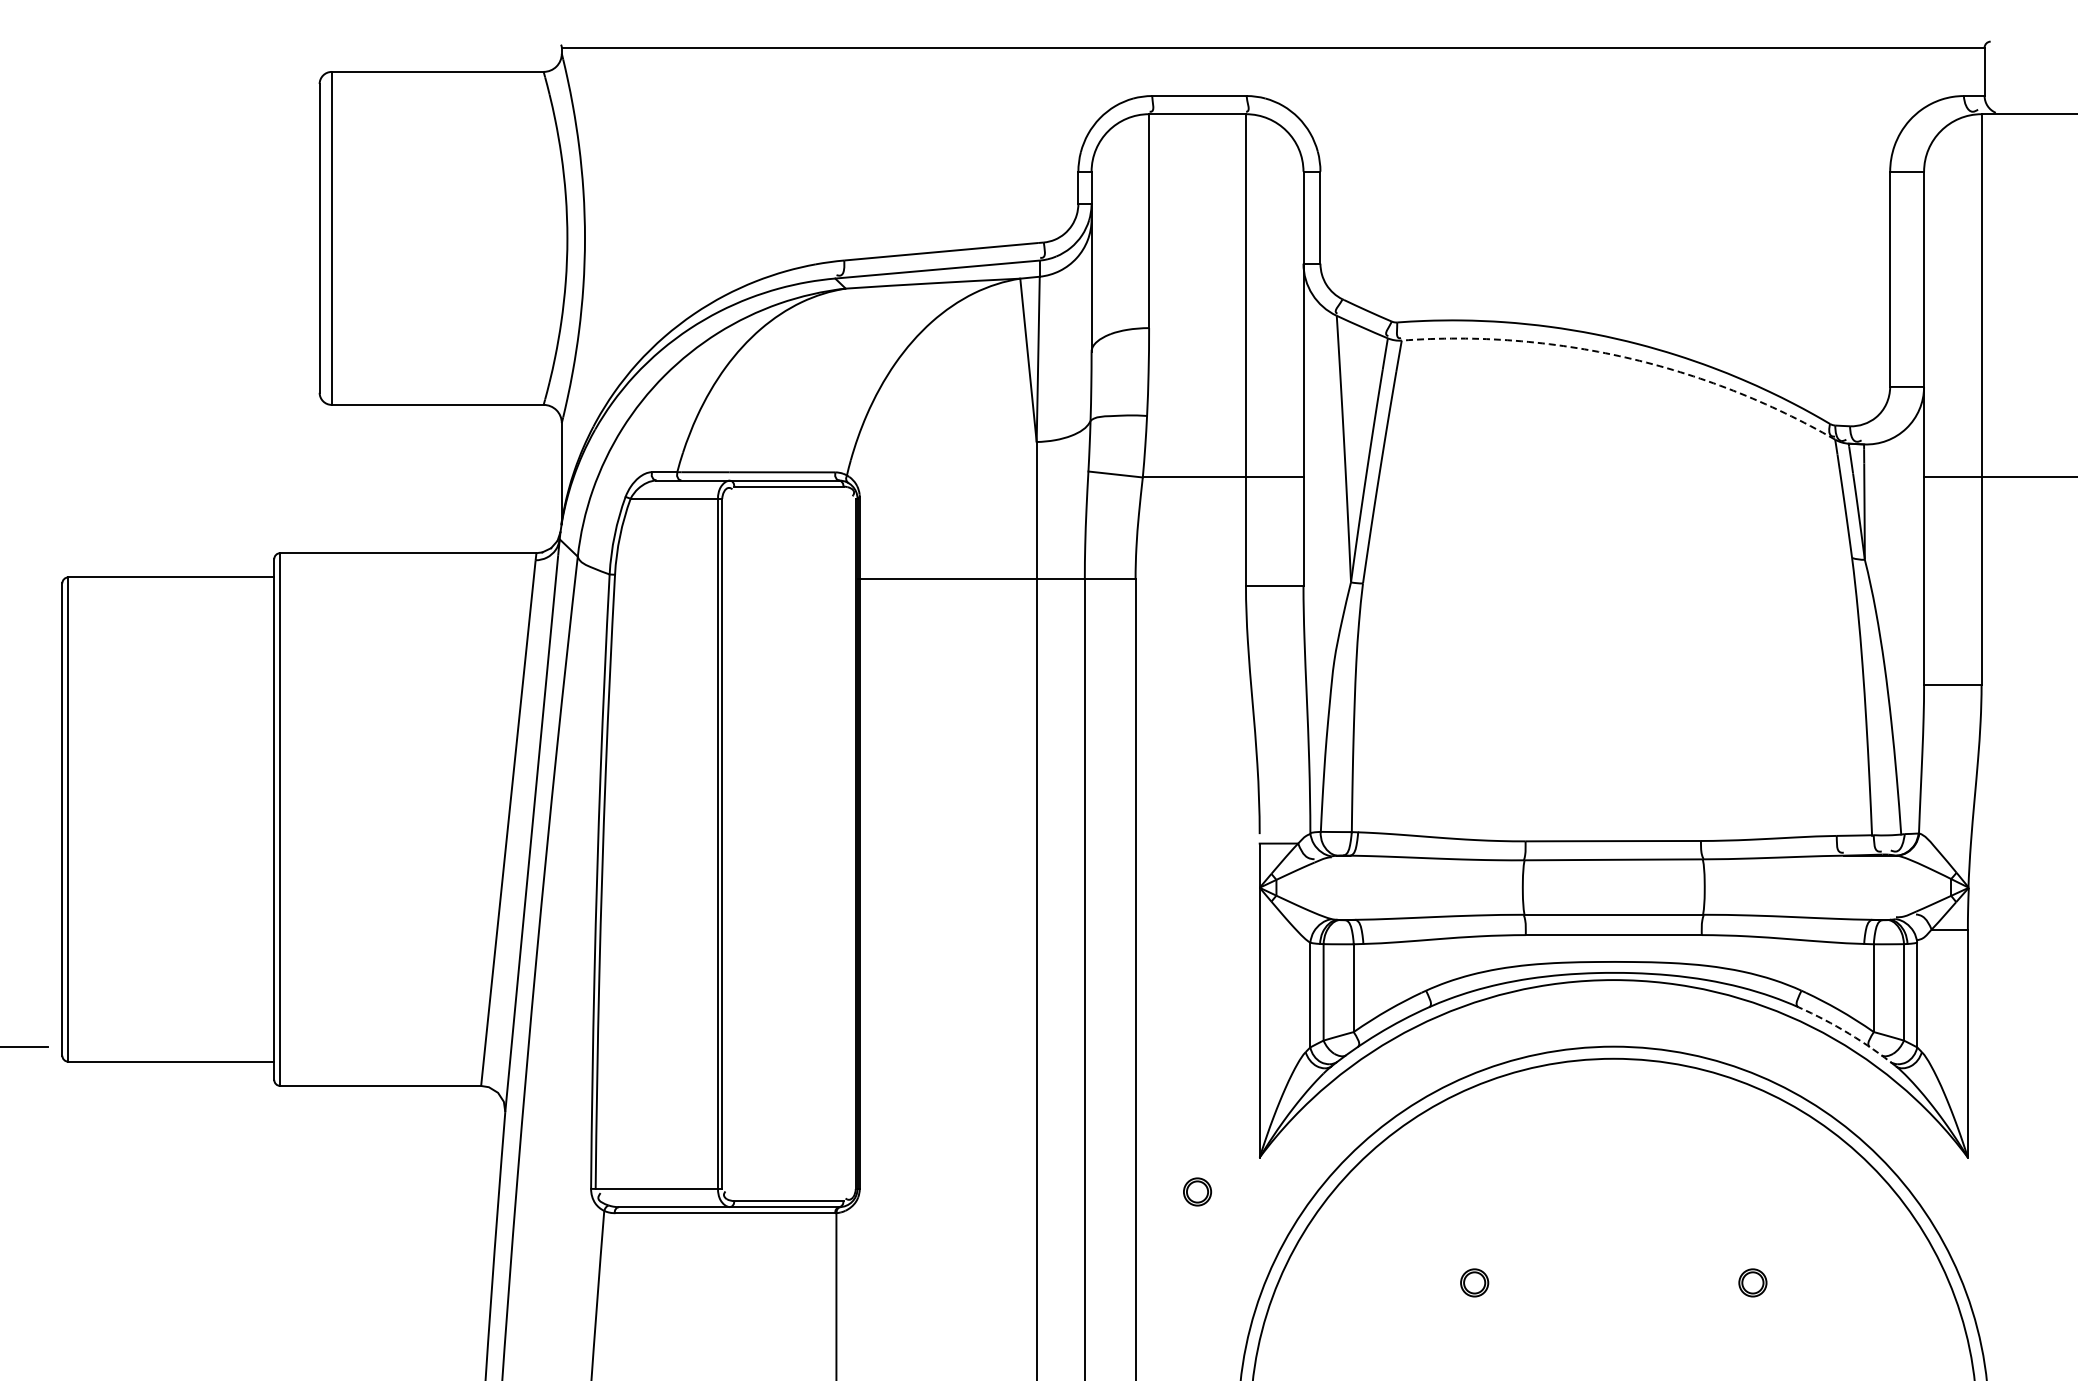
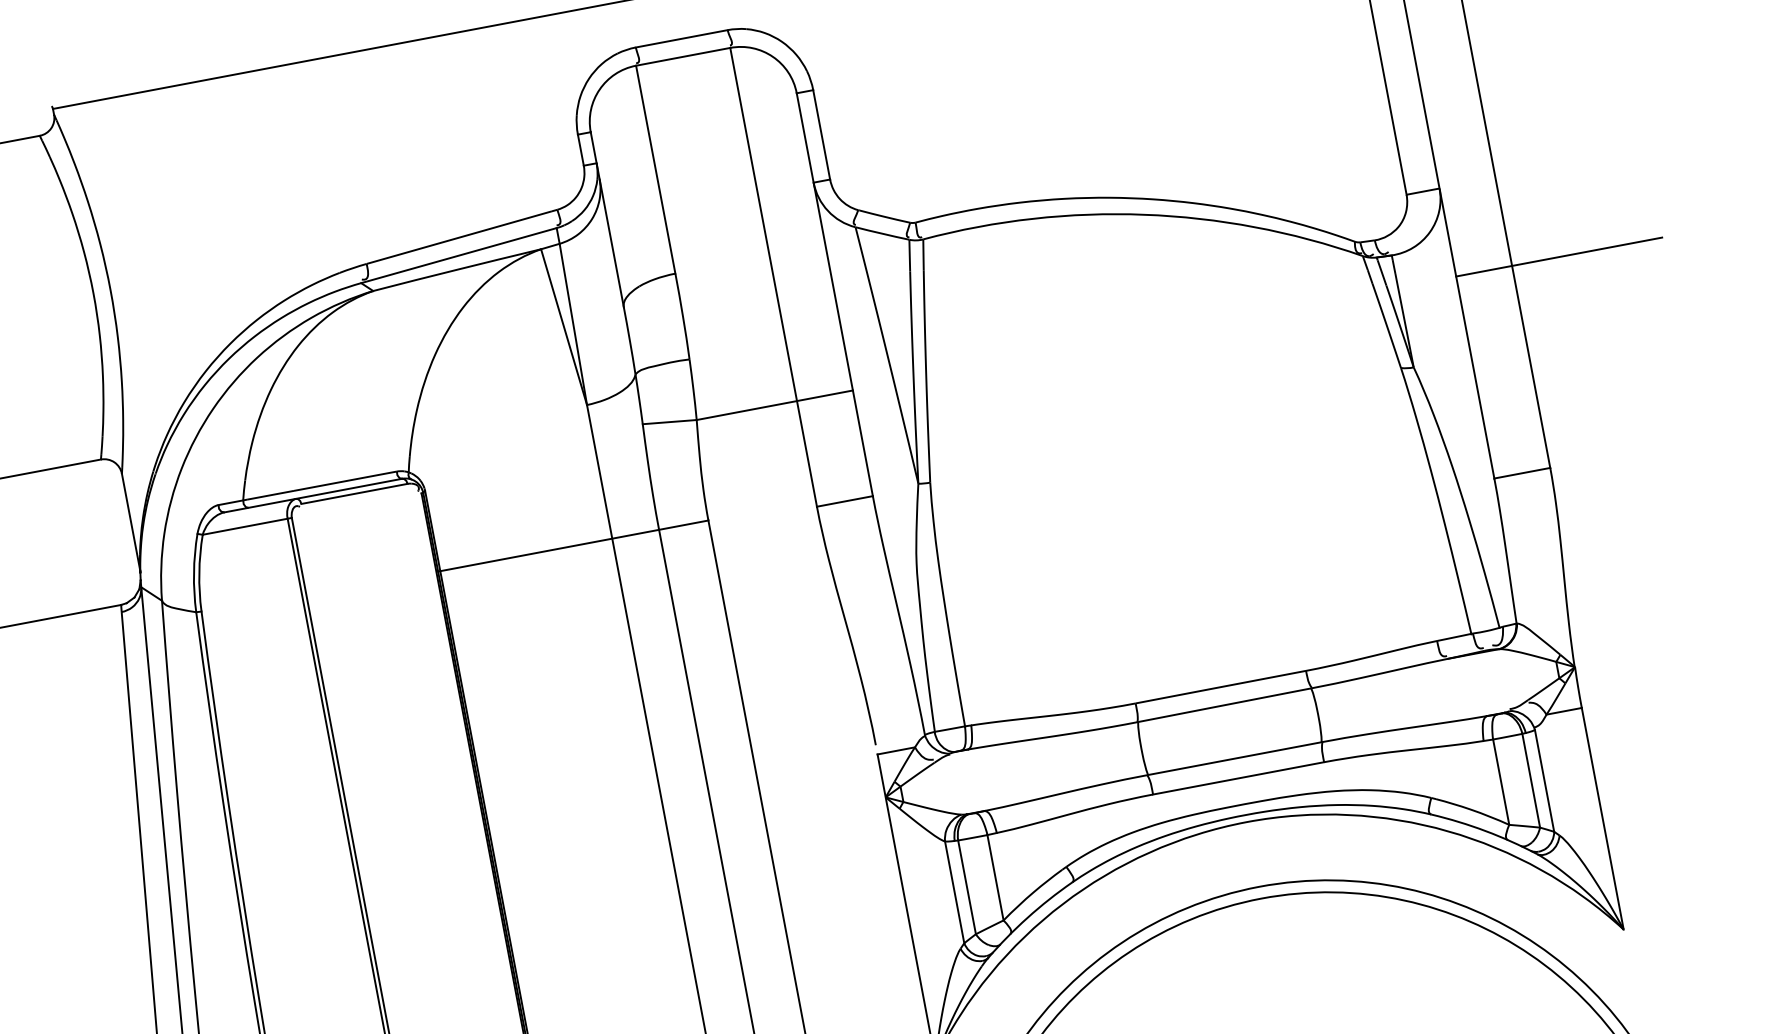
arc: (1625, 357) -> (1143, 214), dashed -> solid
arc: (1849, 1033) -> (1485, 830), dashed -> solid

